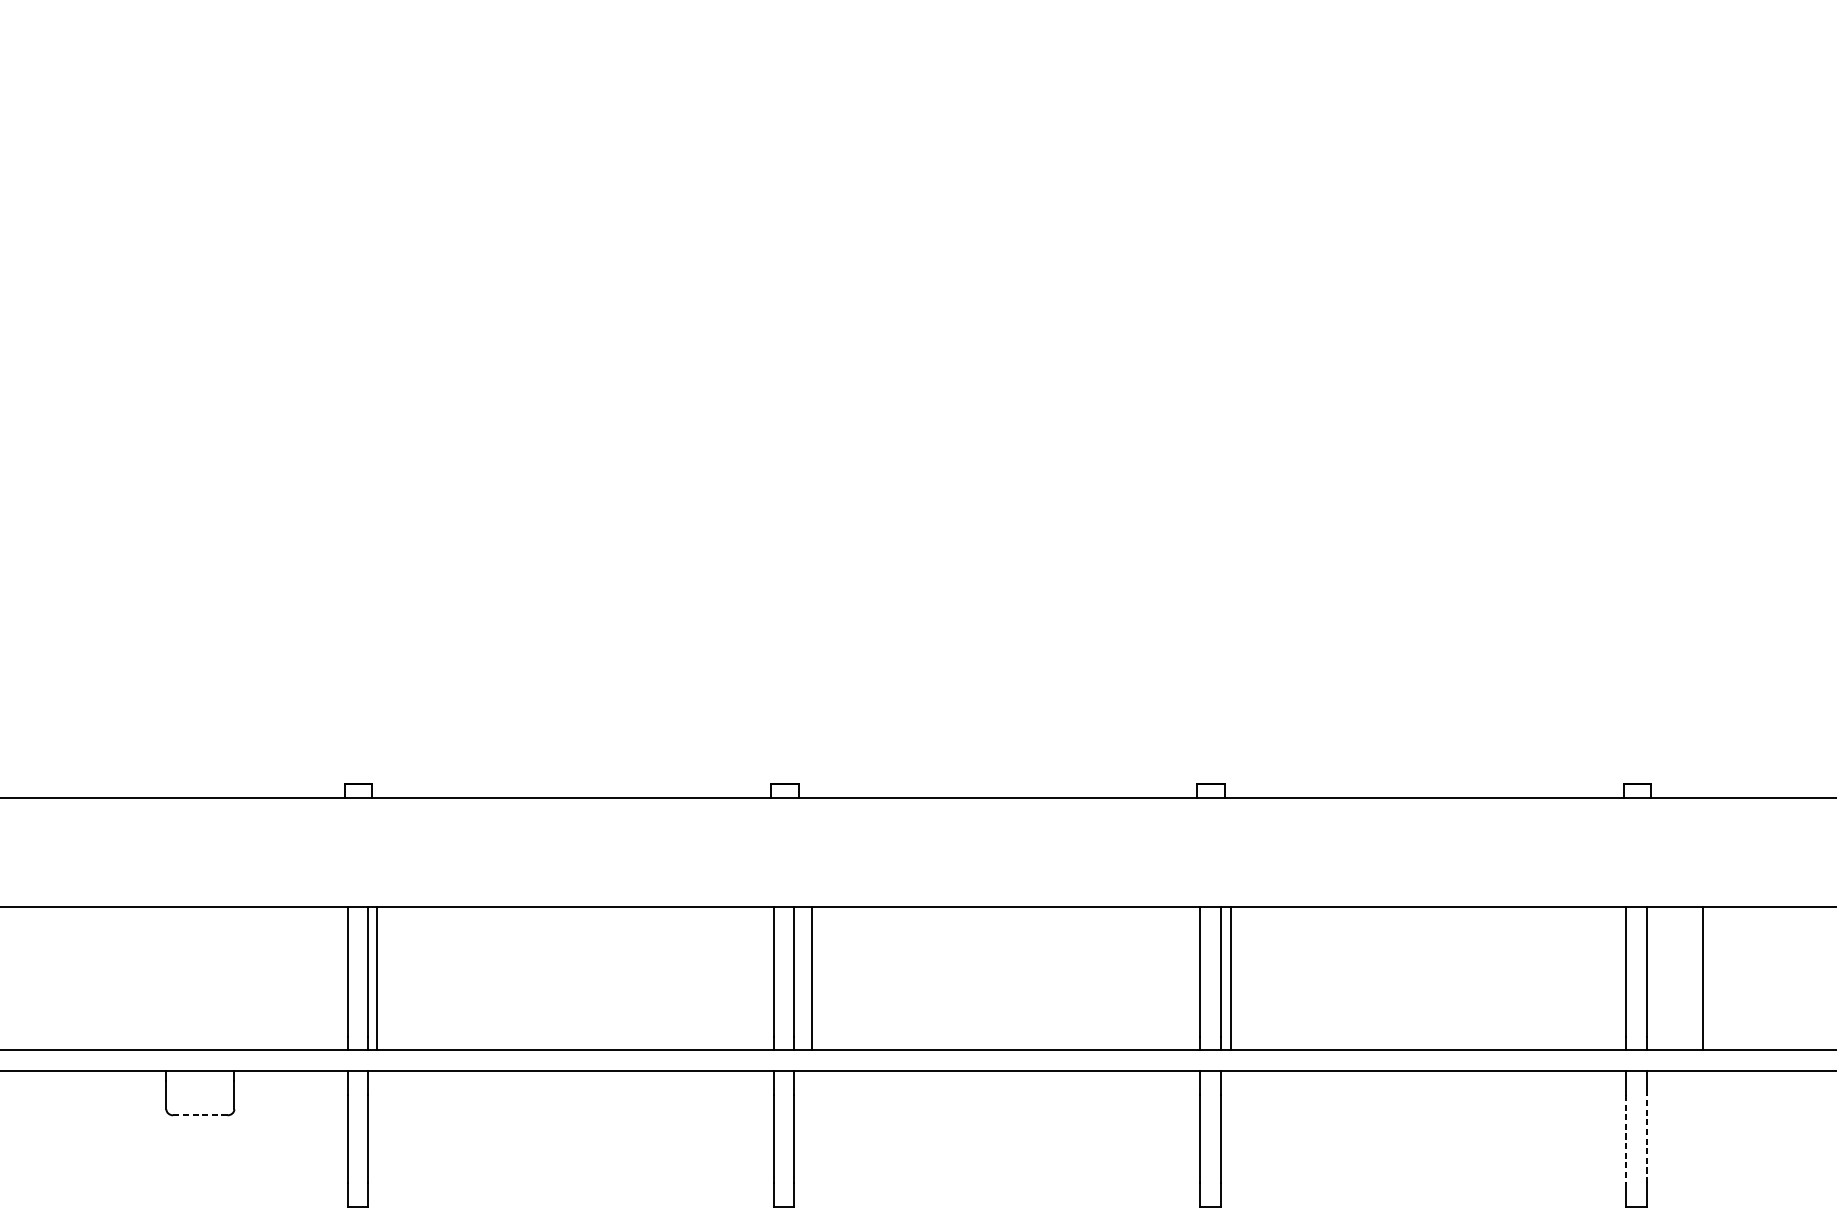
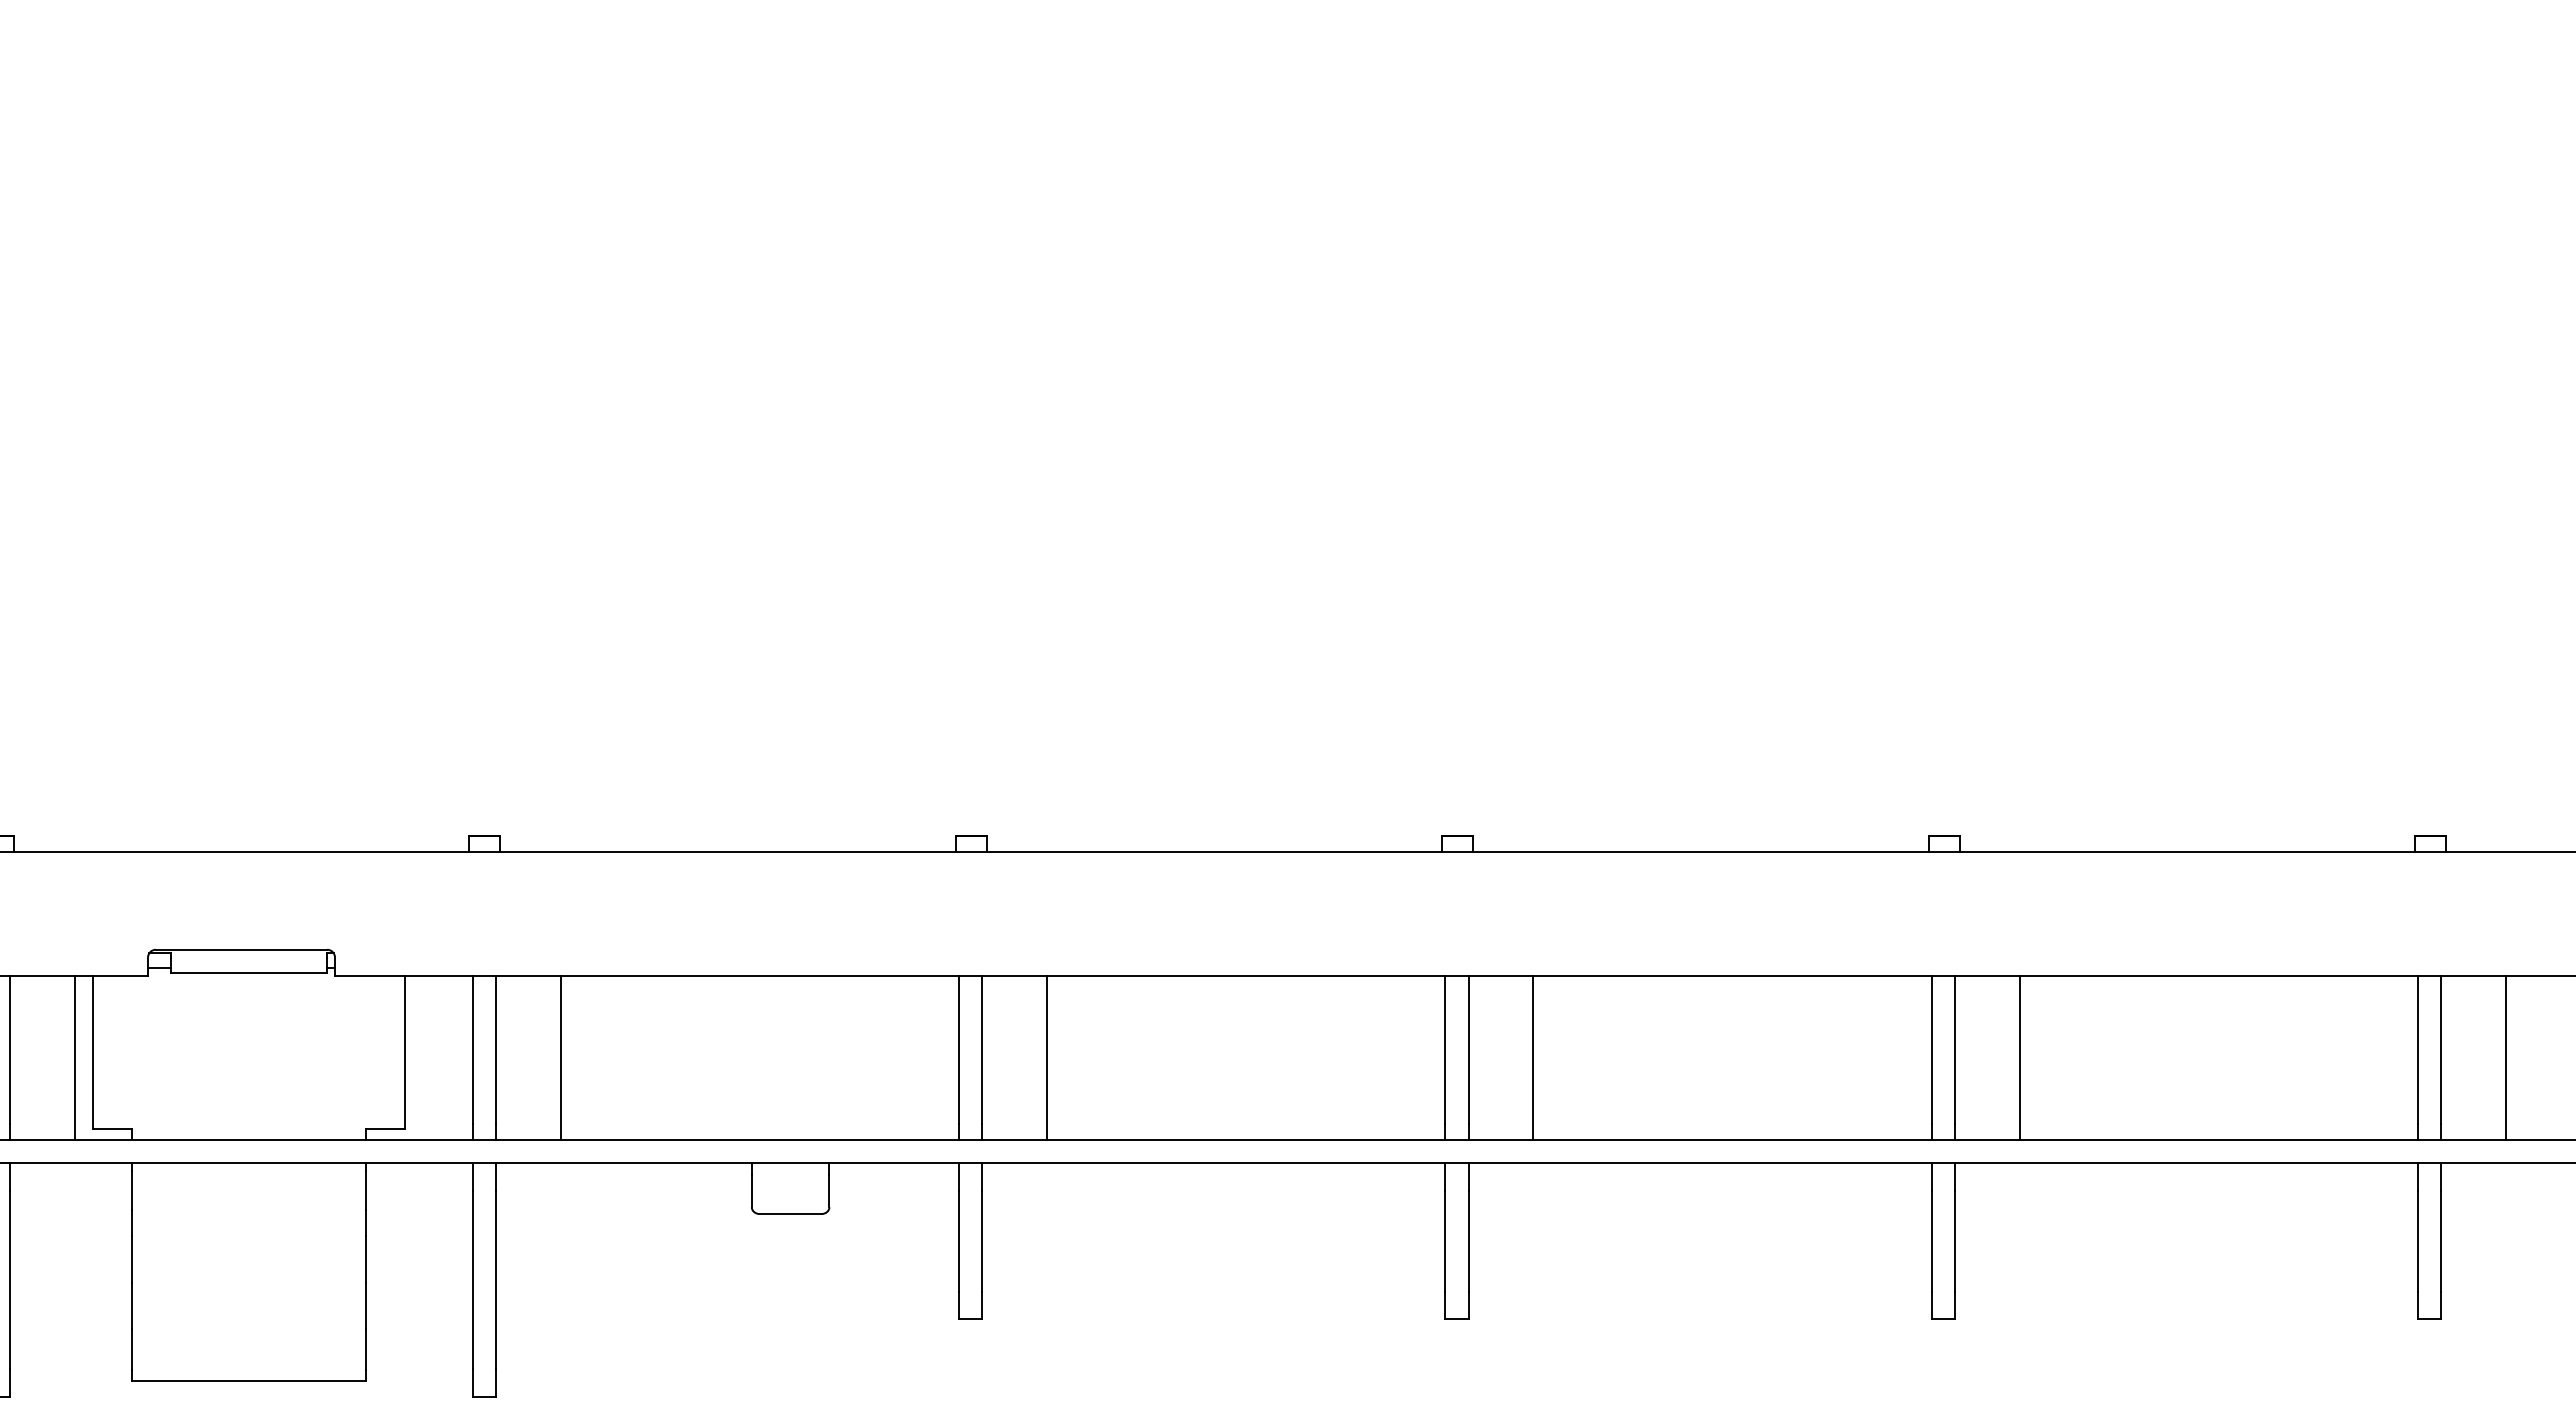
line: (376, 978) -> (1046, 1057), moved
line: (812, 978) -> (1533, 1057), moved
line: (1230, 978) -> (2019, 1057), moved
line: (201, 1115) -> (791, 1214), dashed -> solid
line: (1646, 1138) -> (2441, 1240), dashed -> solid
line: (1626, 1139) -> (2418, 1241), dashed -> solid

